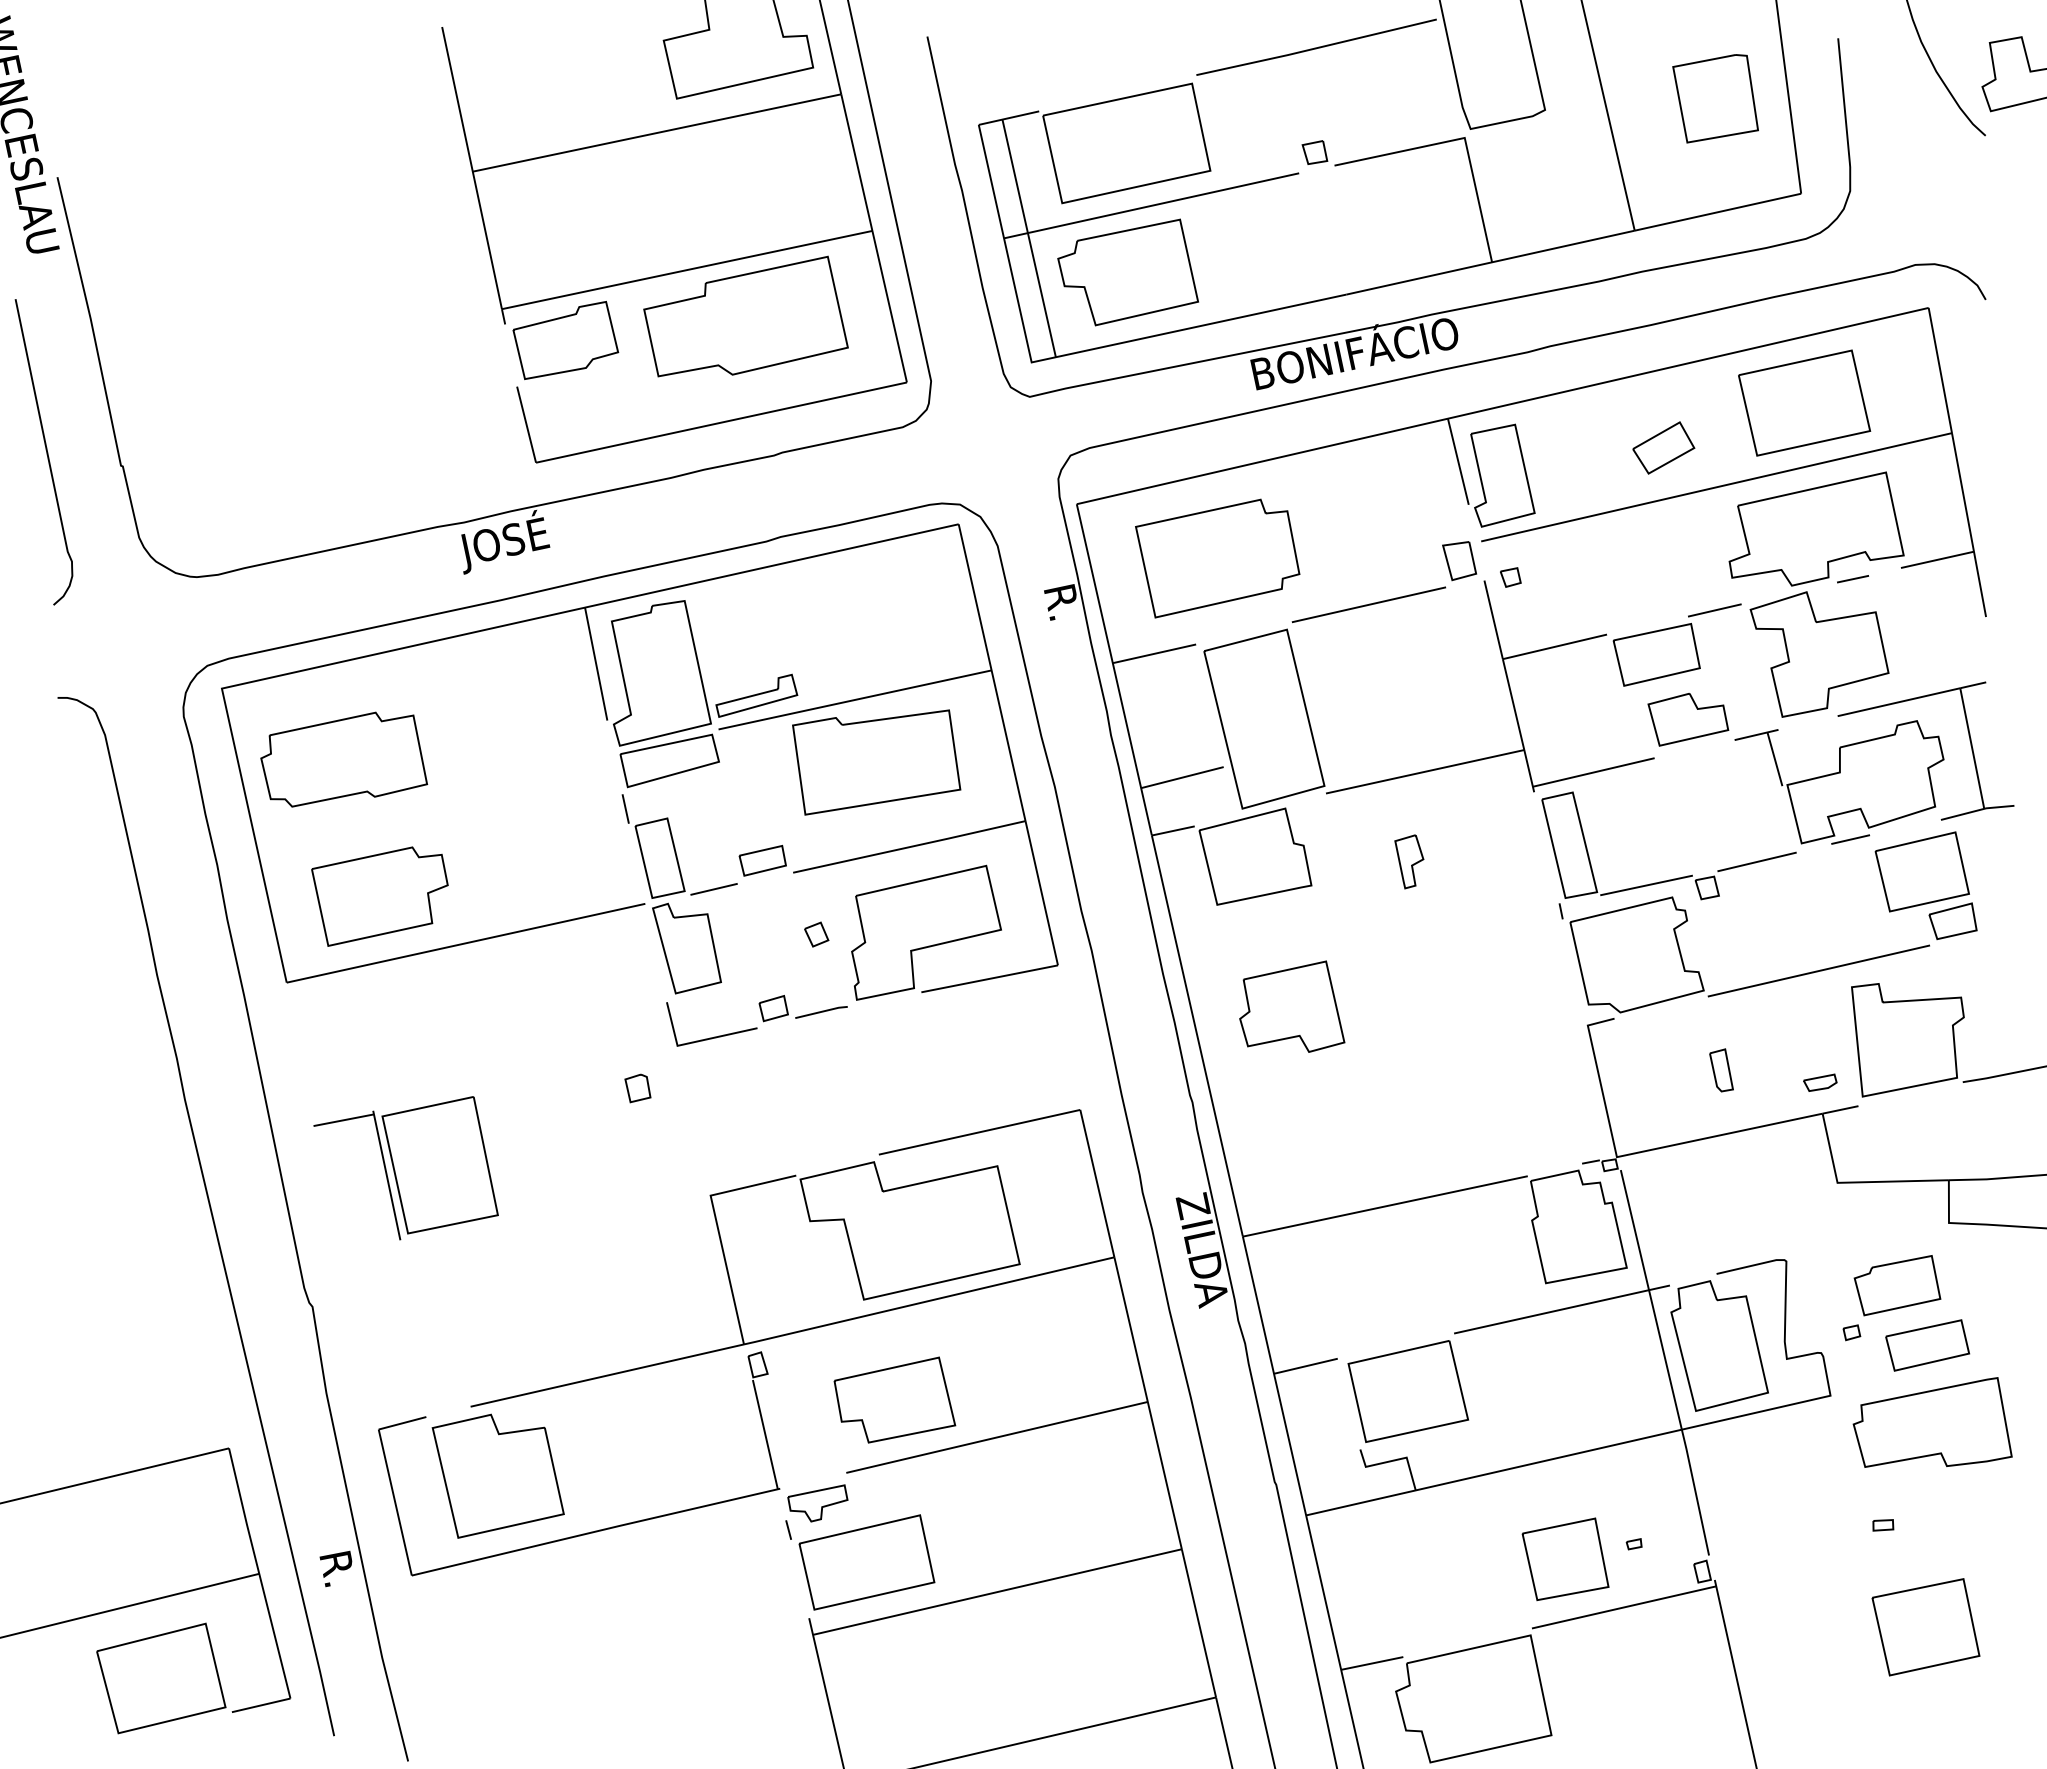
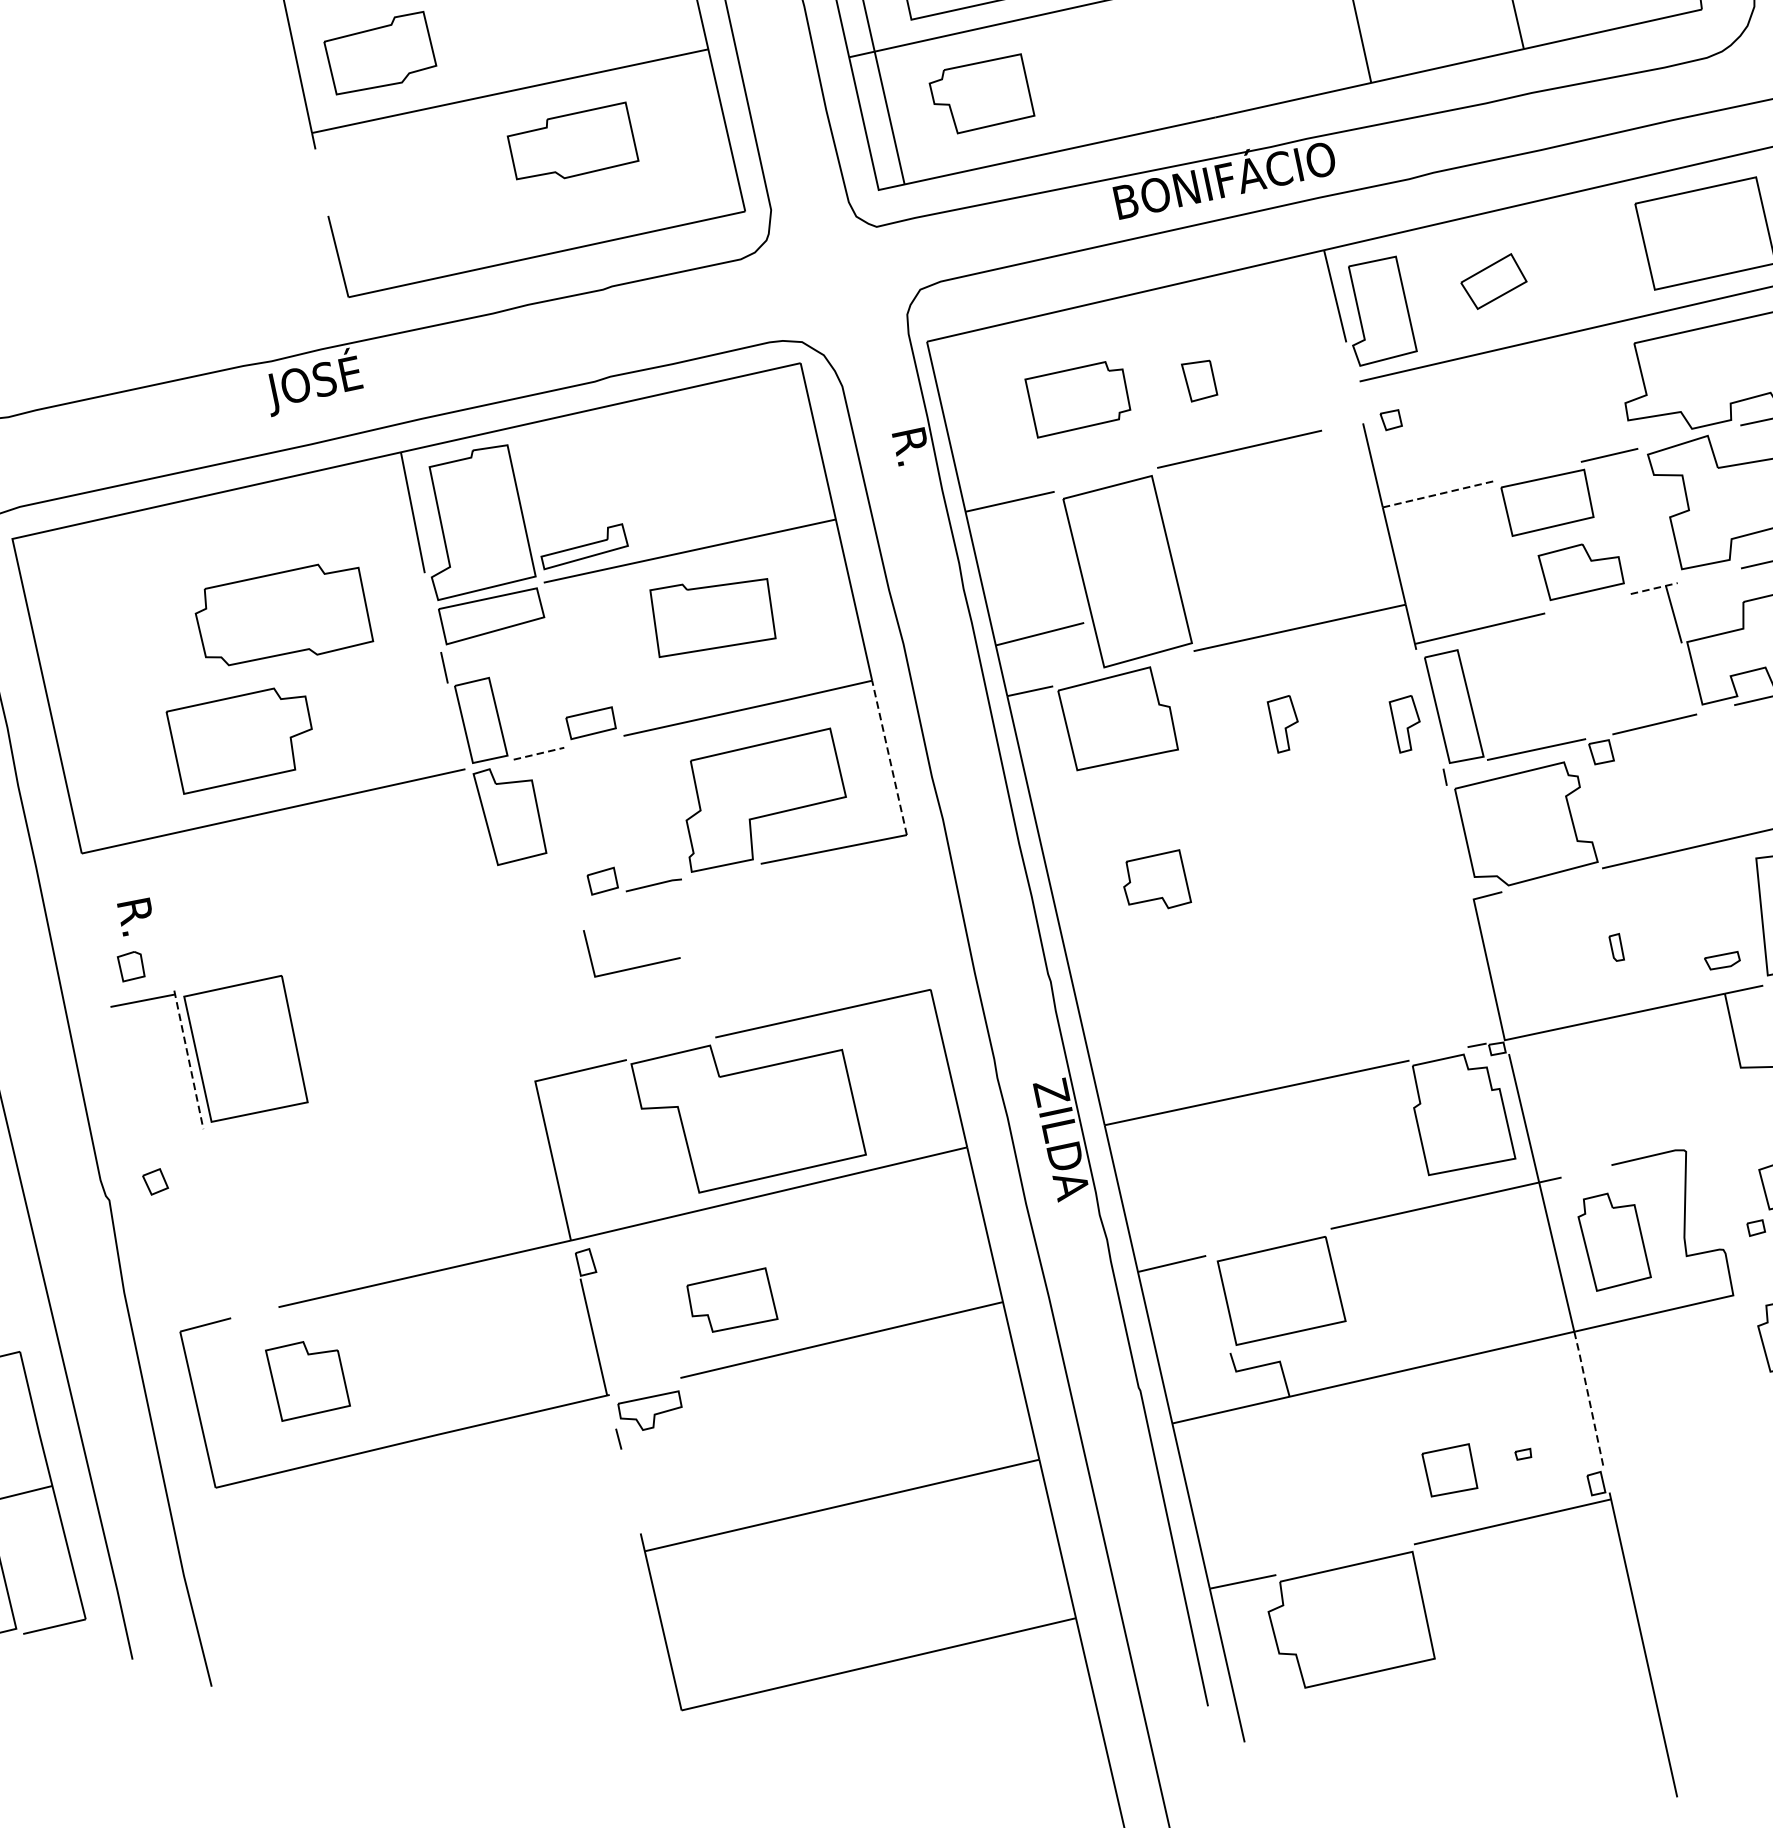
part: (1128, 272) -> (982, 93), size x0.7
part: (745, 316) -> (572, 140), size x0.6
part: (565, 340) -> (380, 53), moved
part: (1663, 447) -> (1493, 281), moved
part: (1217, 558) -> (1077, 399), size x0.6
part: (1459, 561) -> (1199, 381), moved
line: (1554, 646) -> (1438, 493), solid -> dashed
line: (1756, 734) -> (1654, 588), solid -> dashed
part: (344, 759) -> (284, 614), moved
part: (876, 762) -> (712, 618), size x0.7
part: (1523, 861) -> (1404, 723), added
line: (714, 889) -> (539, 753), solid -> dashed
line: (1041, 893) -> (889, 758), solid -> dashed
part: (379, 896) -> (238, 741), moved
part: (816, 934) -> (155, 1181), moved
part: (1292, 1006) -> (1157, 879), size x0.6
line: (714, 1036) -> (634, 966), moved
part: (1721, 1070) -> (1616, 947), size x0.6
part: (637, 1088) -> (130, 966), moved
line: (386, 1176) -> (188, 1060), solid -> dashed
part: (1719, 1345) -> (1614, 1241), size x0.7
part: (894, 1399) -> (731, 1299), size x0.7
part: (497, 1475) -> (307, 1380), size x0.6
line: (1695, 1492) -> (1588, 1398), solid -> dashed
part: (1565, 1558) -> (1449, 1469), size x0.6
part: (866, 1562) -> (702, 1473), removed
text: (335, 1568) -> (133, 916), moved

